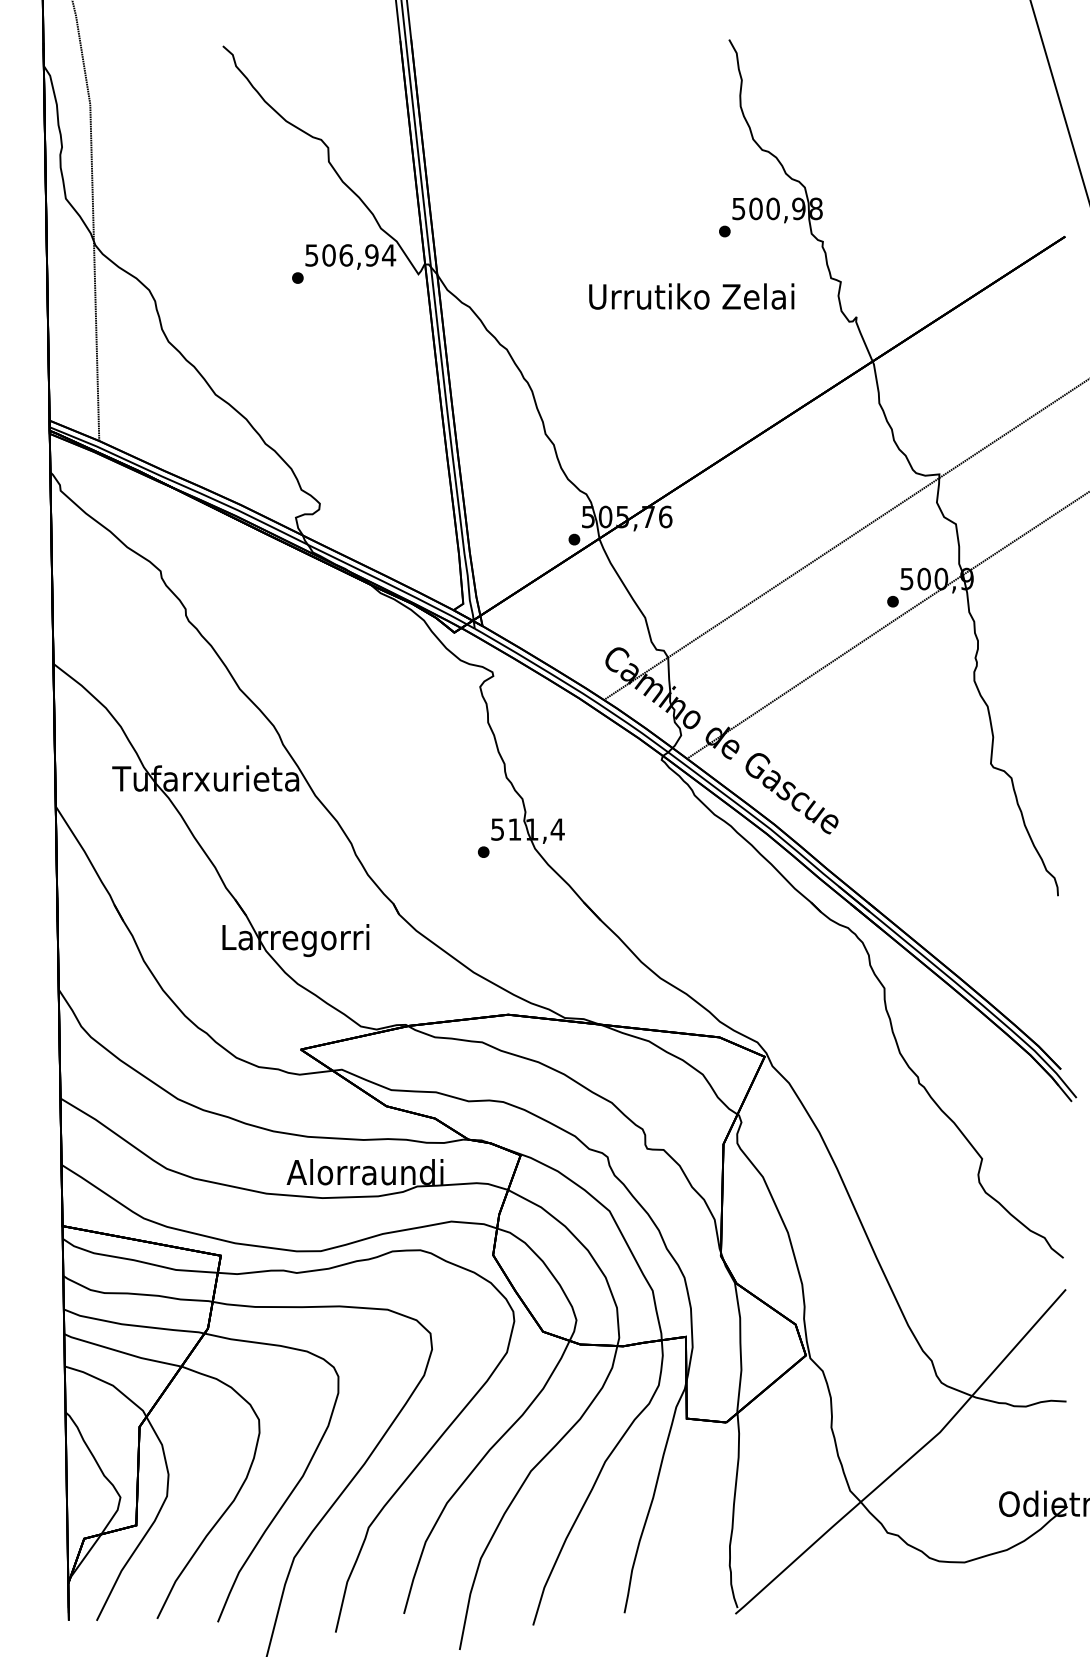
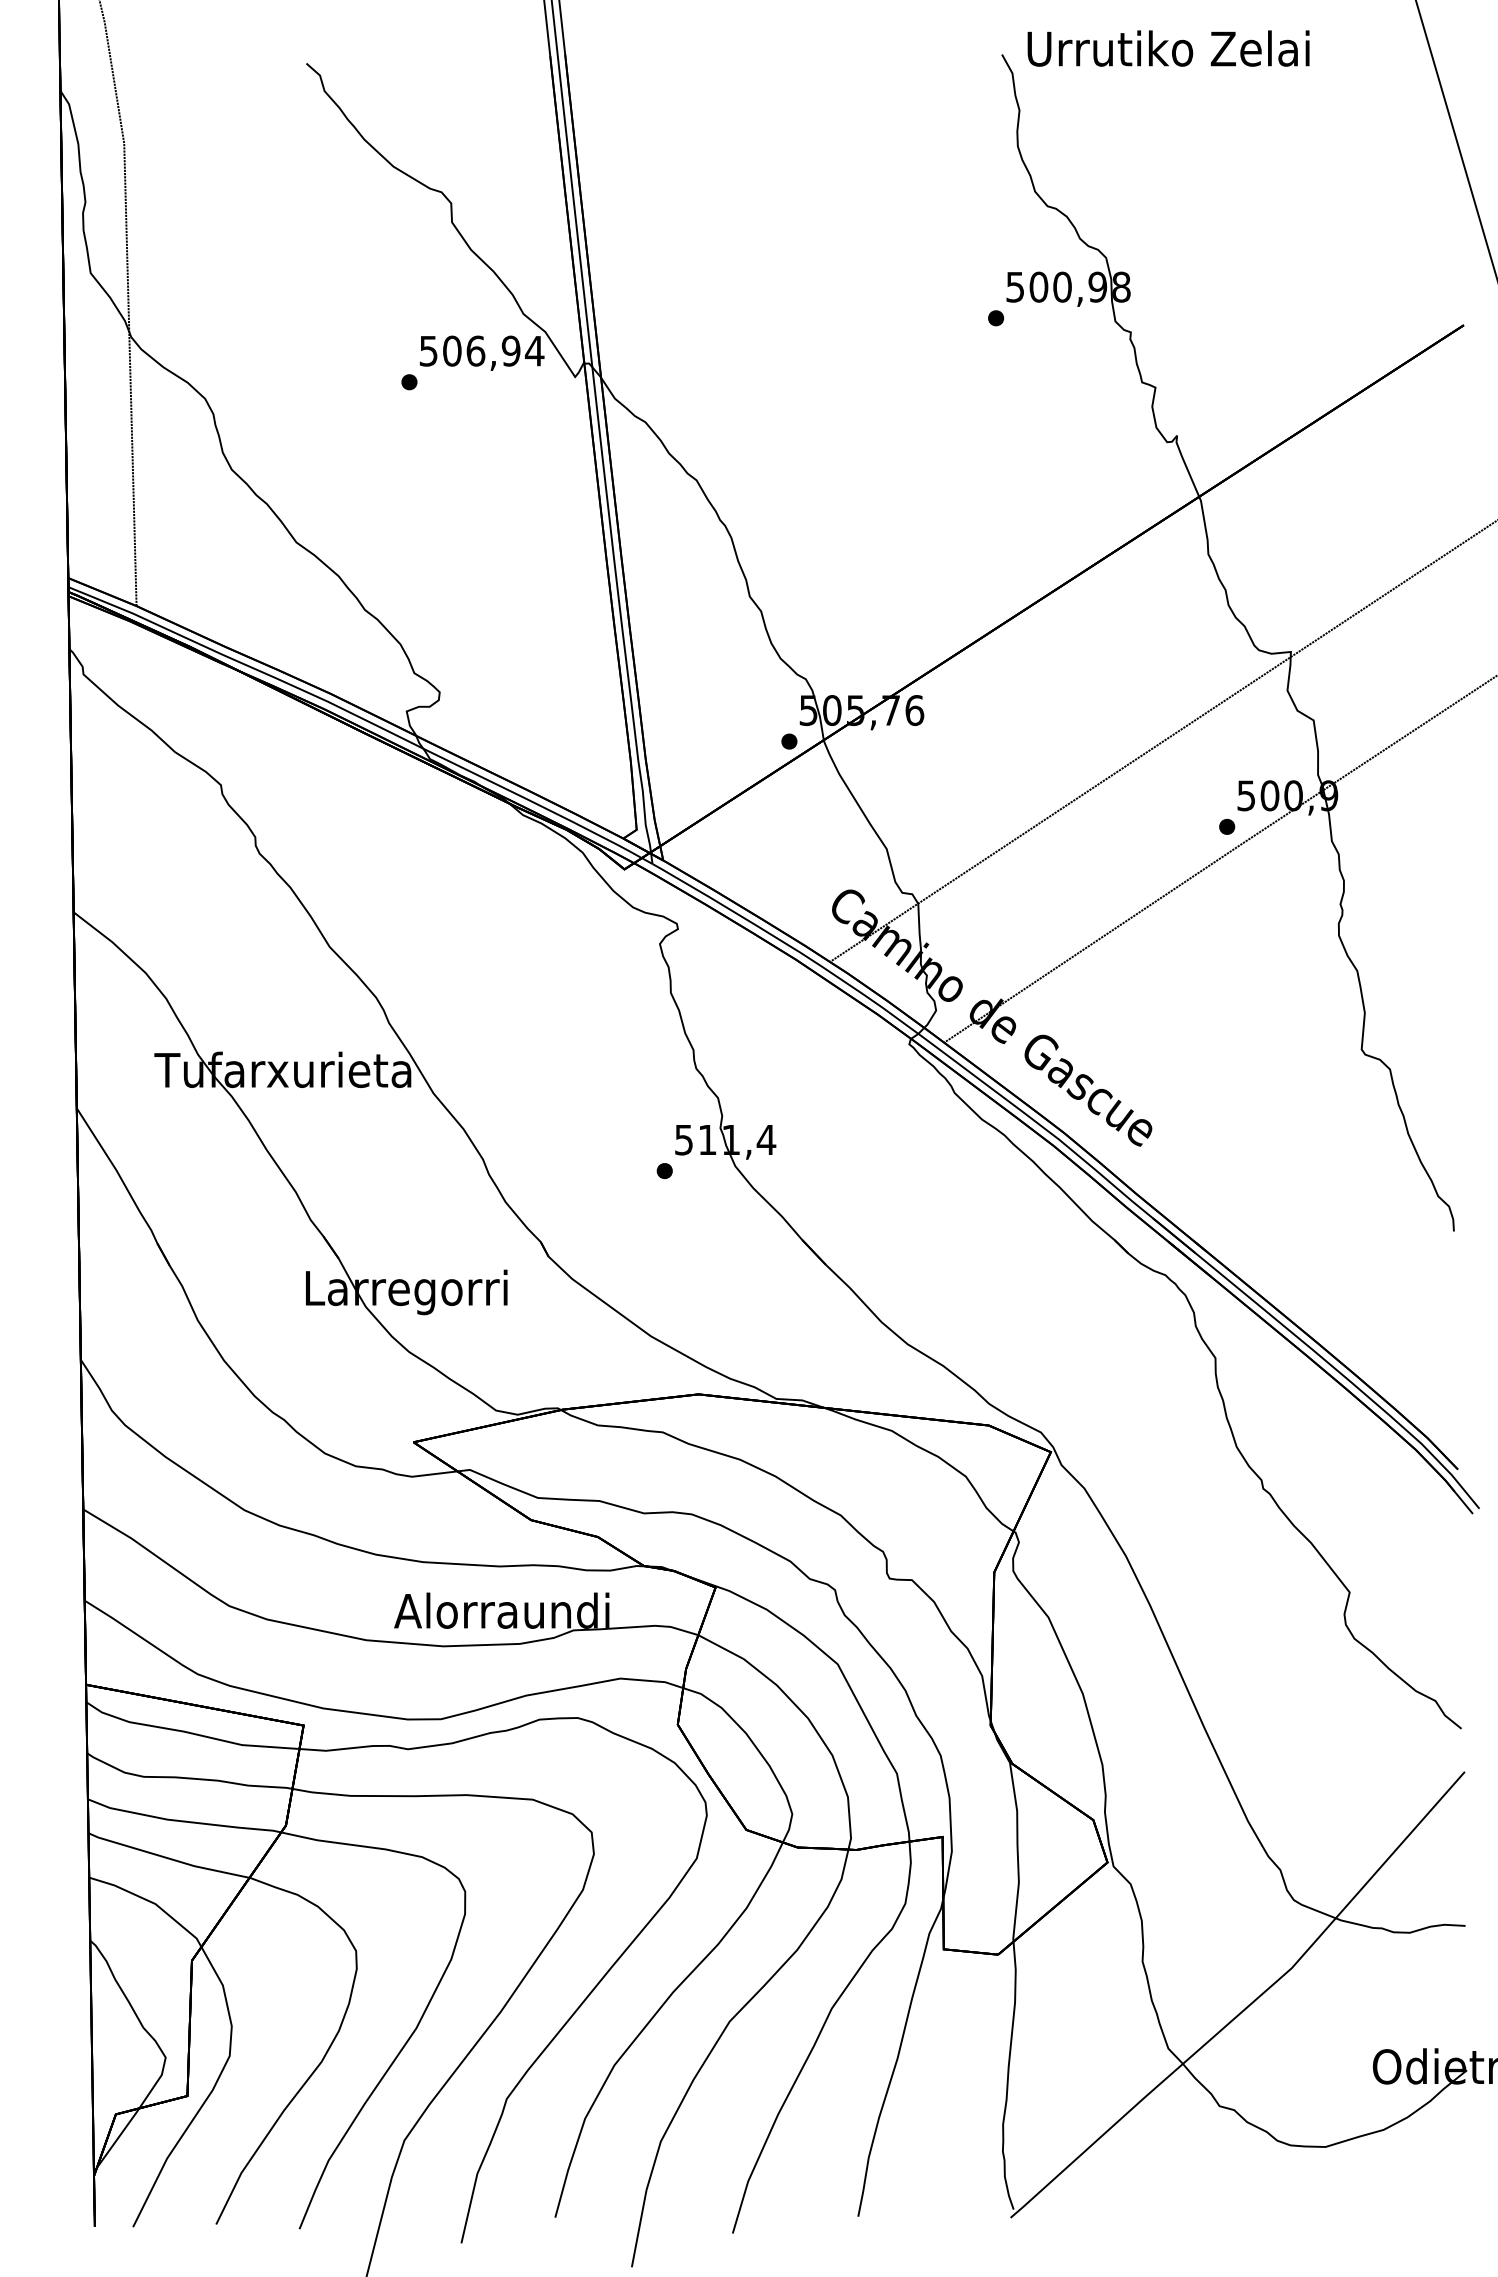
text: (691, 296) -> (1168, 48), moved

